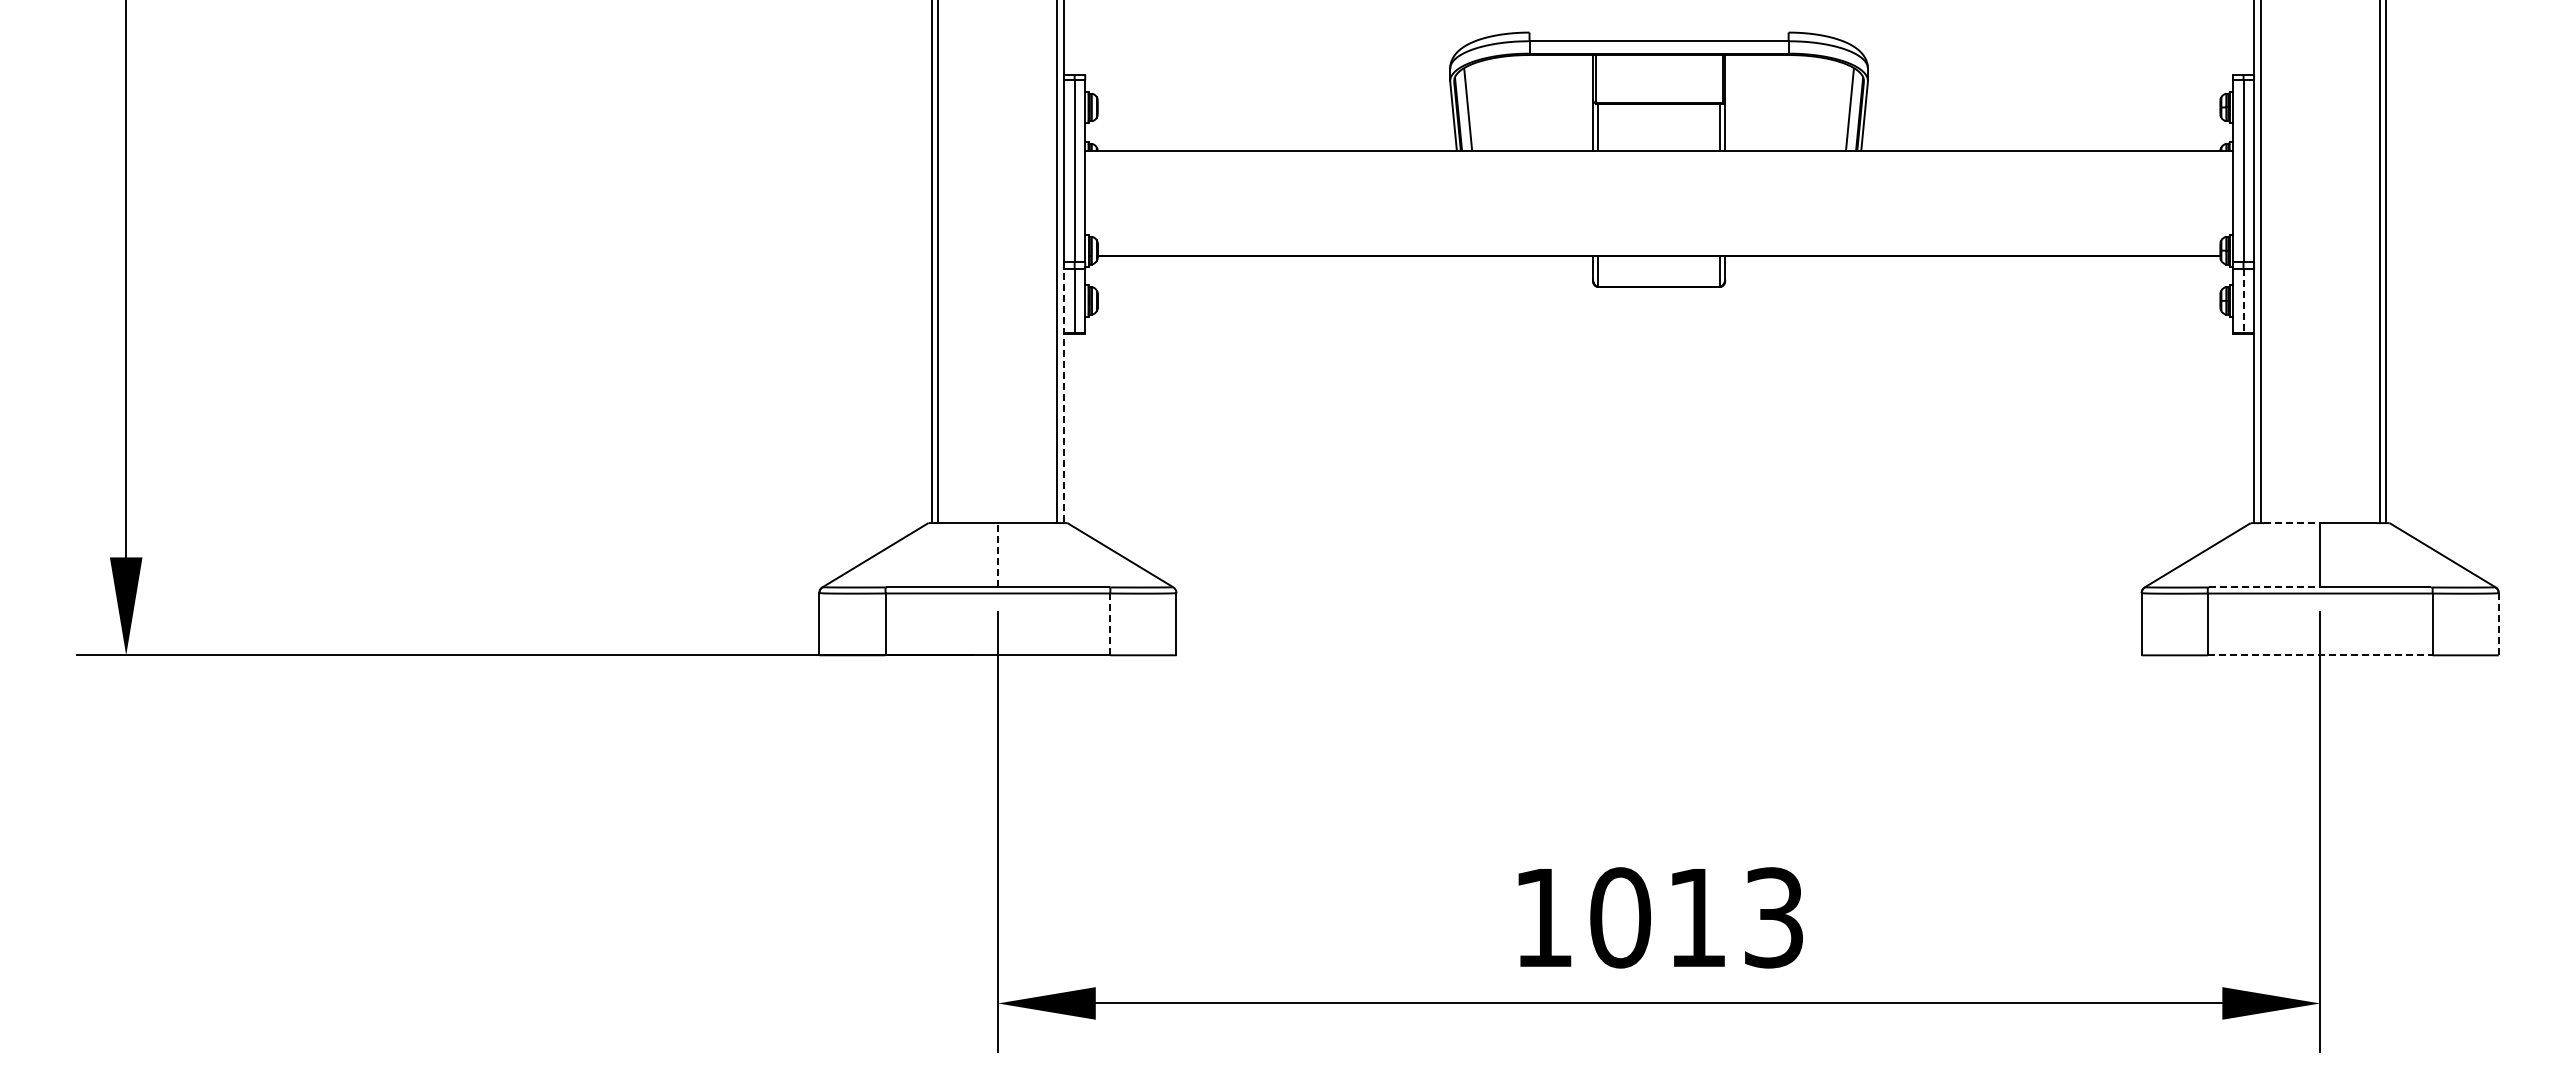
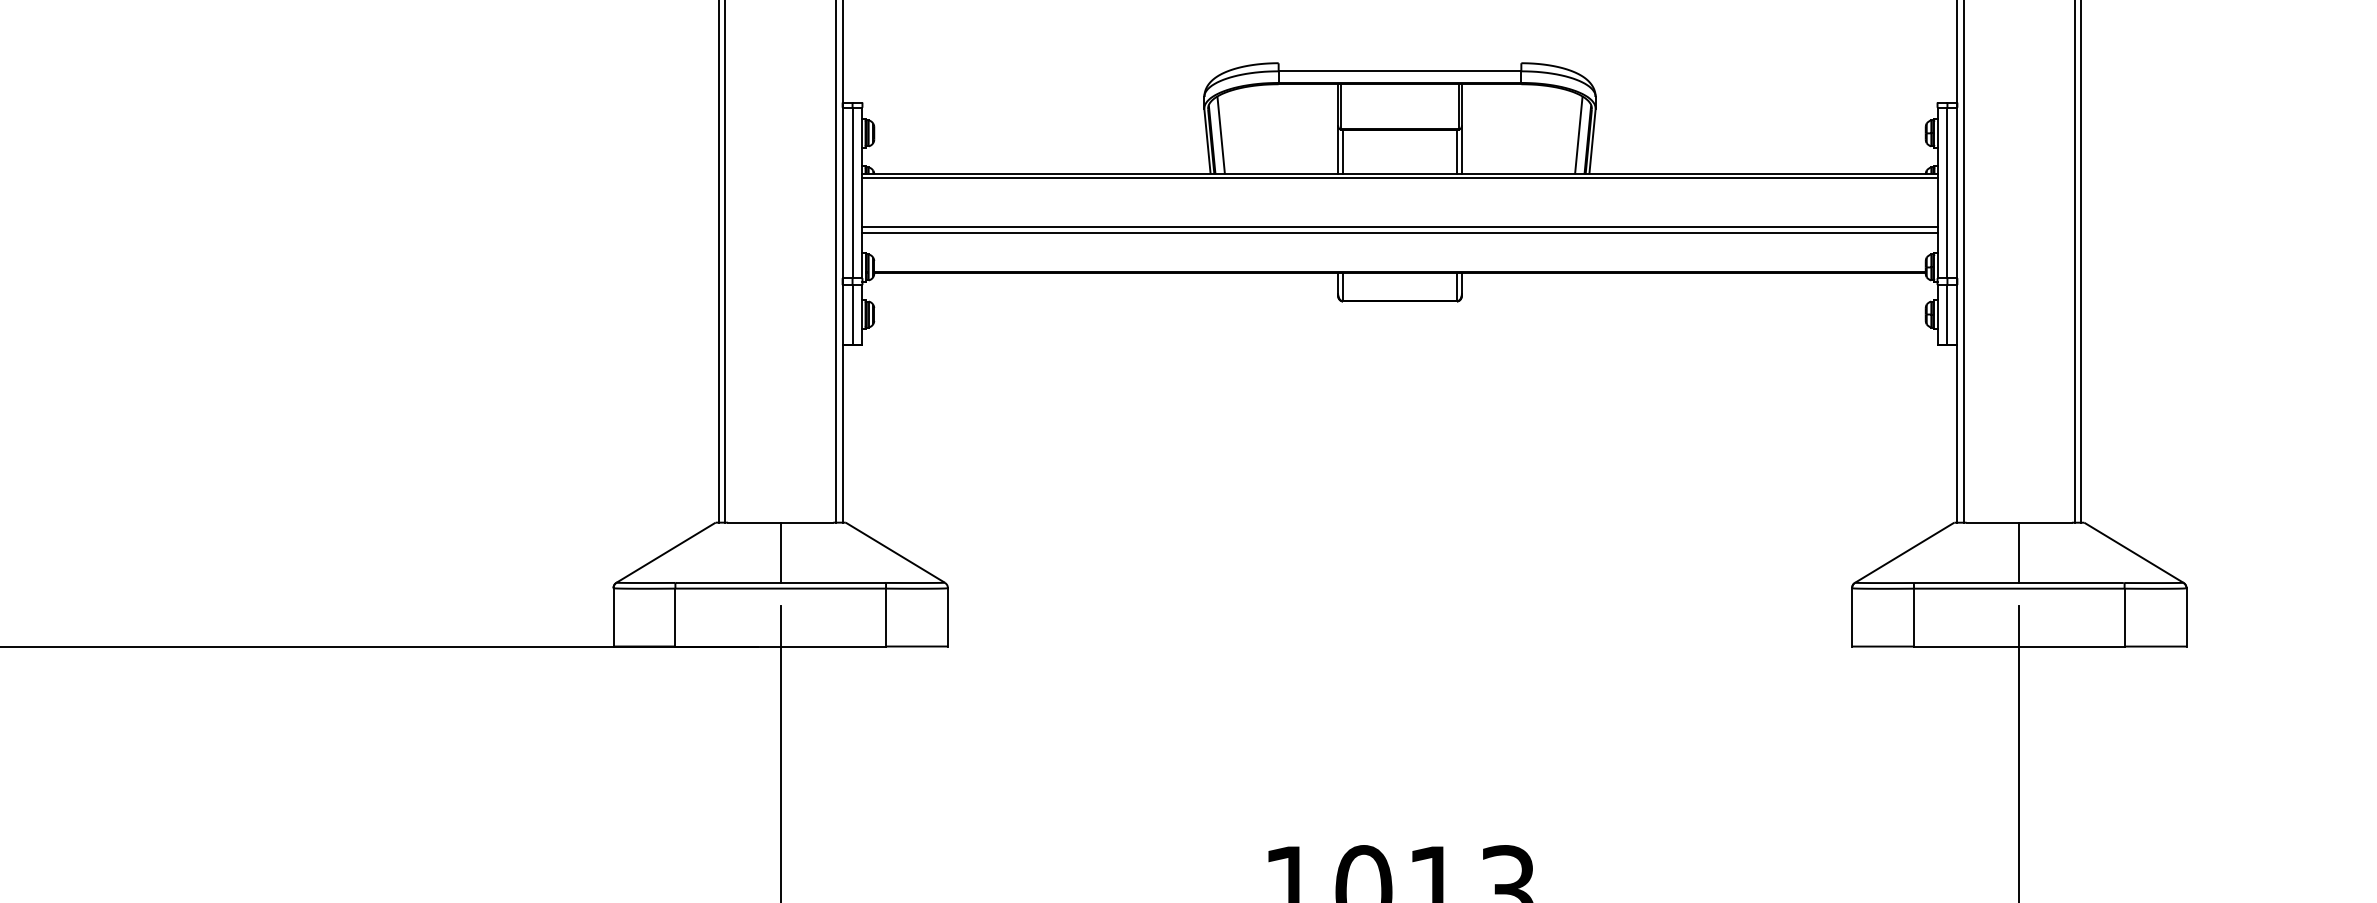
line: (1658, 154) -> (1399, 177), added
line: (1658, 206) -> (1399, 226), added
line: (1658, 213) -> (1399, 232), added
line: (2243, 301) -> (1947, 315), dashed -> solid
line: (1064, 393) -> (843, 401), dashed -> solid
line: (2292, 523) -> (1993, 523), dashed -> solid
line: (997, 554) -> (780, 552), dashed -> solid
line: (2265, 587) -> (1968, 583), dashed -> solid
line: (1110, 624) -> (886, 617), dashed -> solid
line: (2498, 624) -> (2186, 617), dashed -> solid
line: (2320, 655) -> (2019, 646), dashed -> solid

